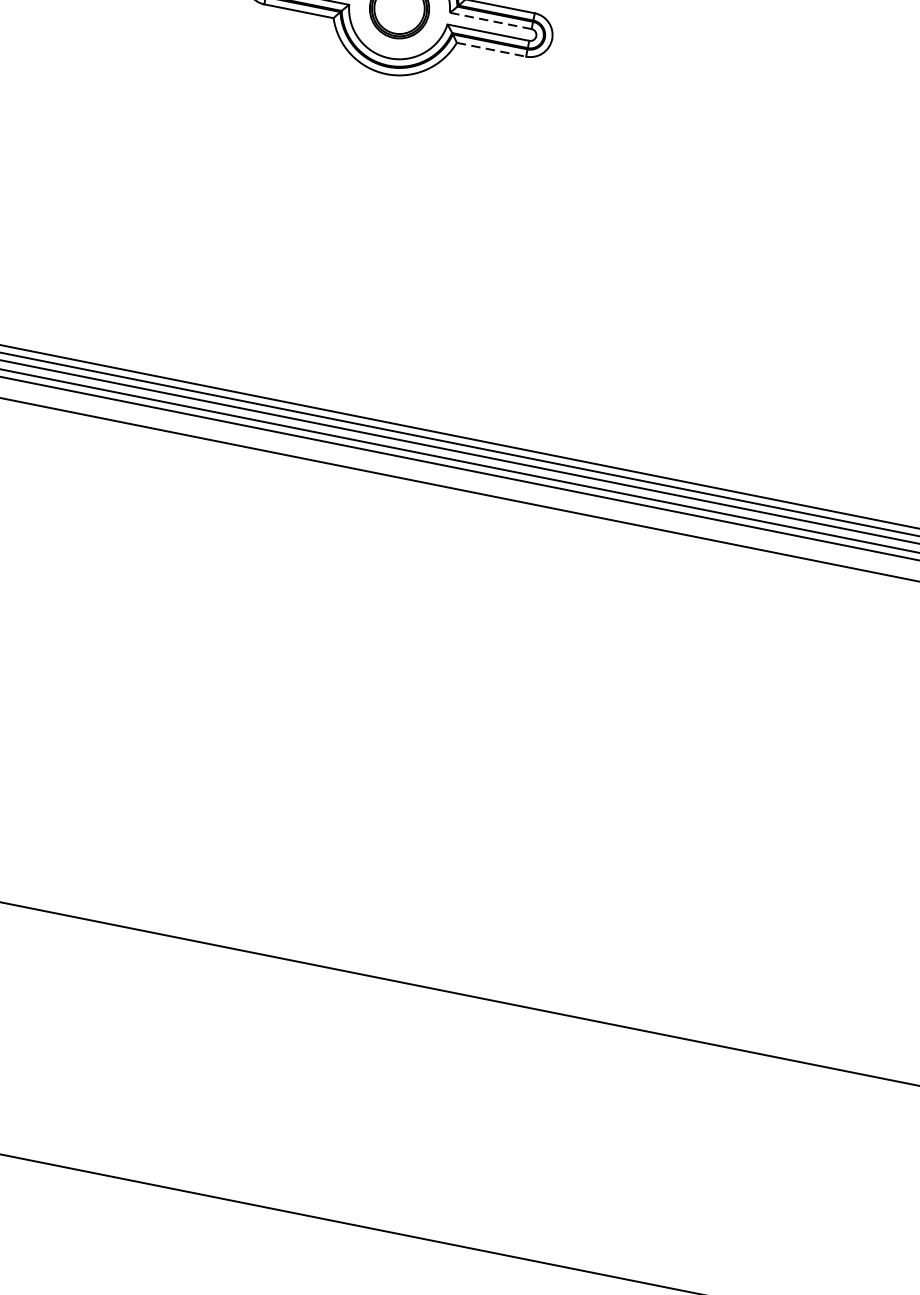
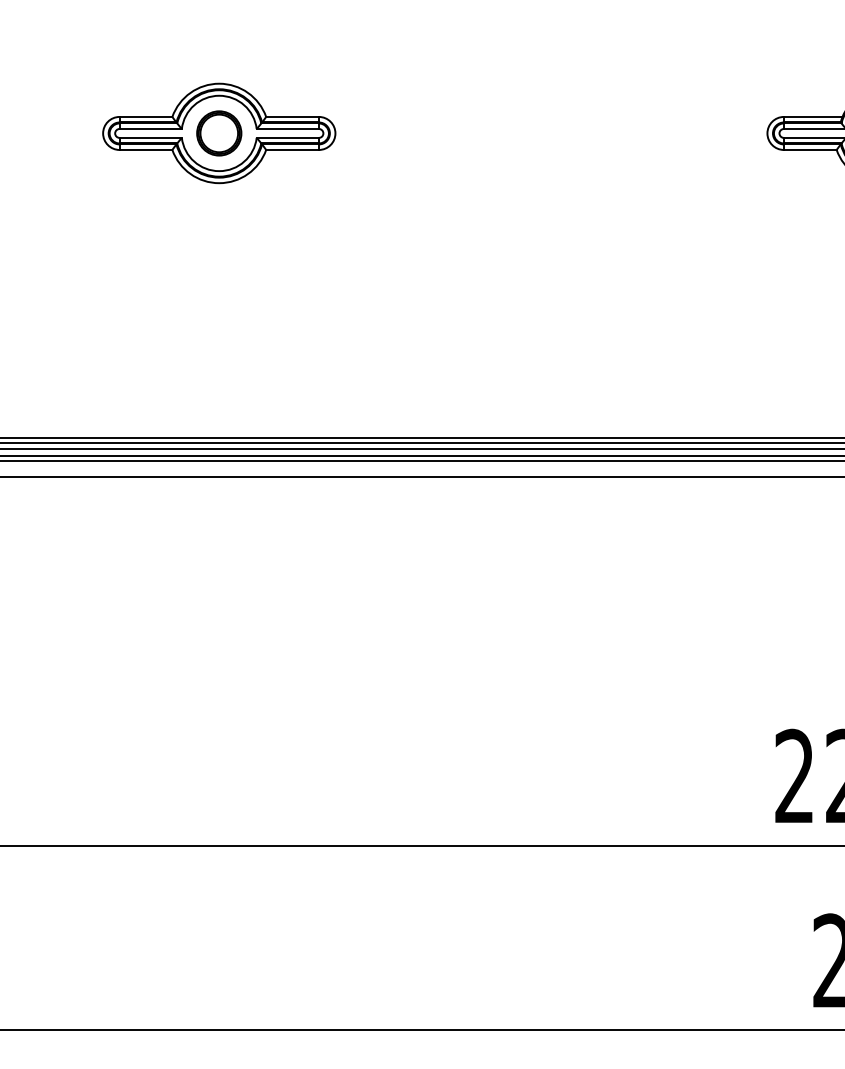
line: (490, 20) -> (287, 128), dashed -> solid
line: (492, 49) -> (293, 149), dashed -> solid

